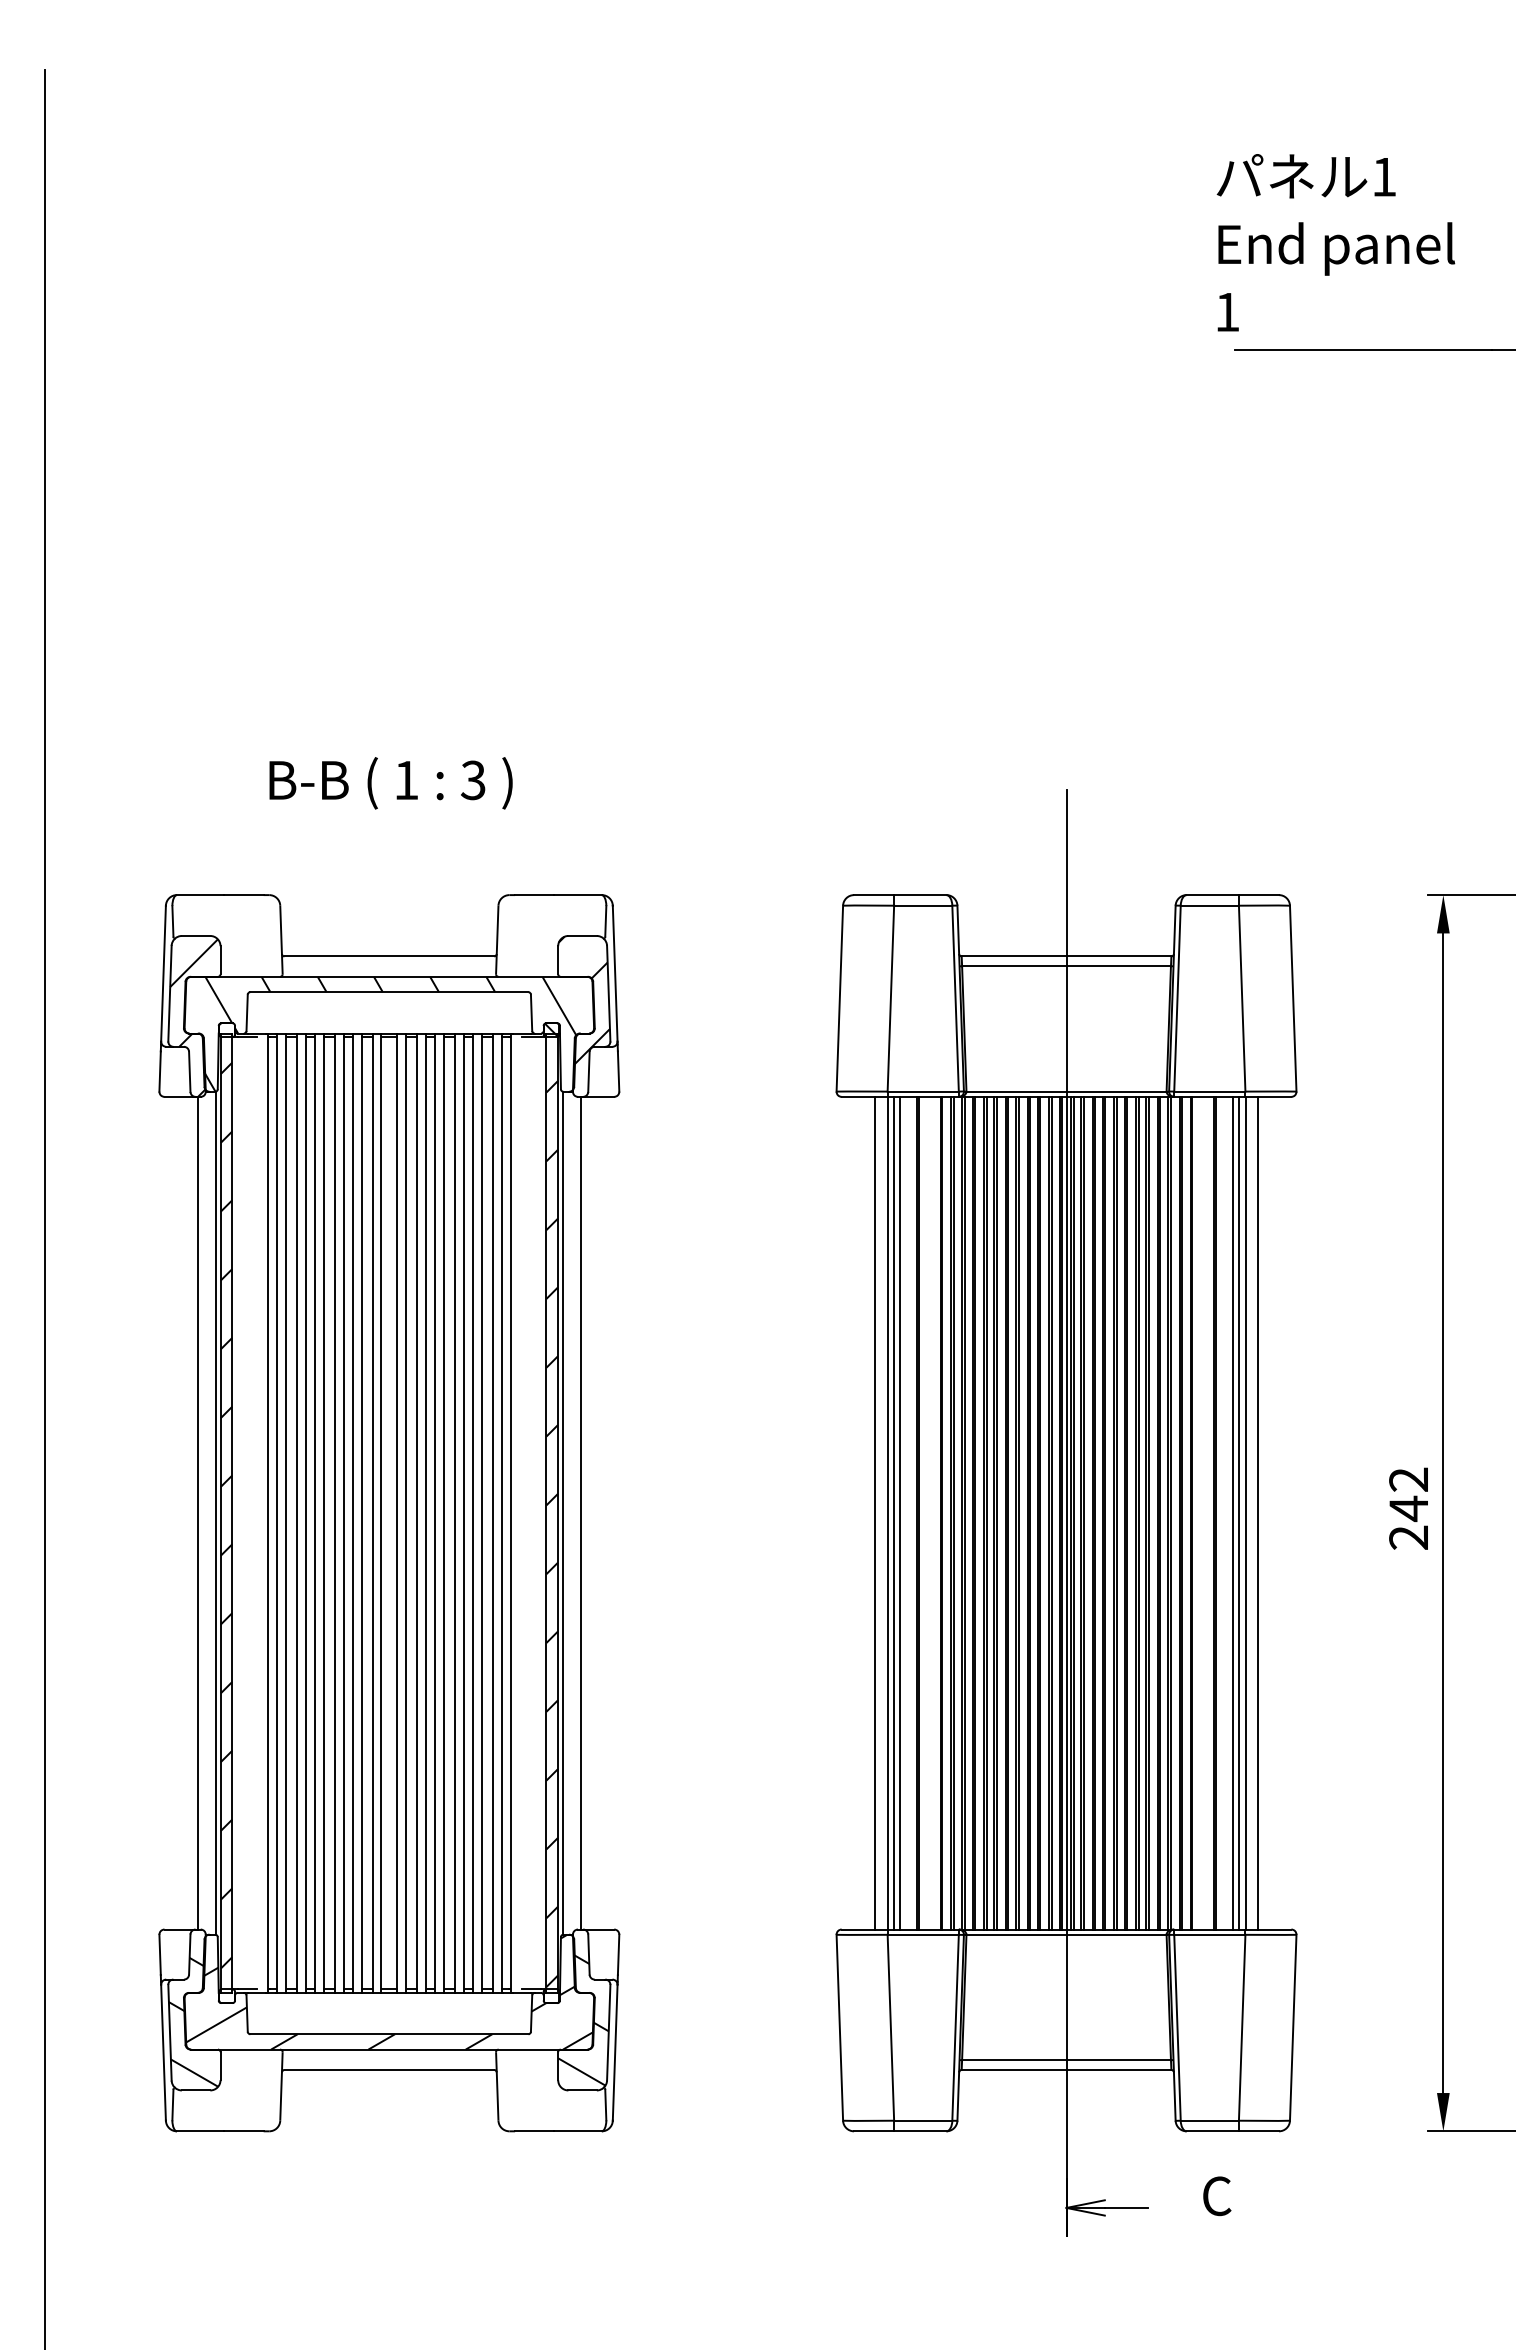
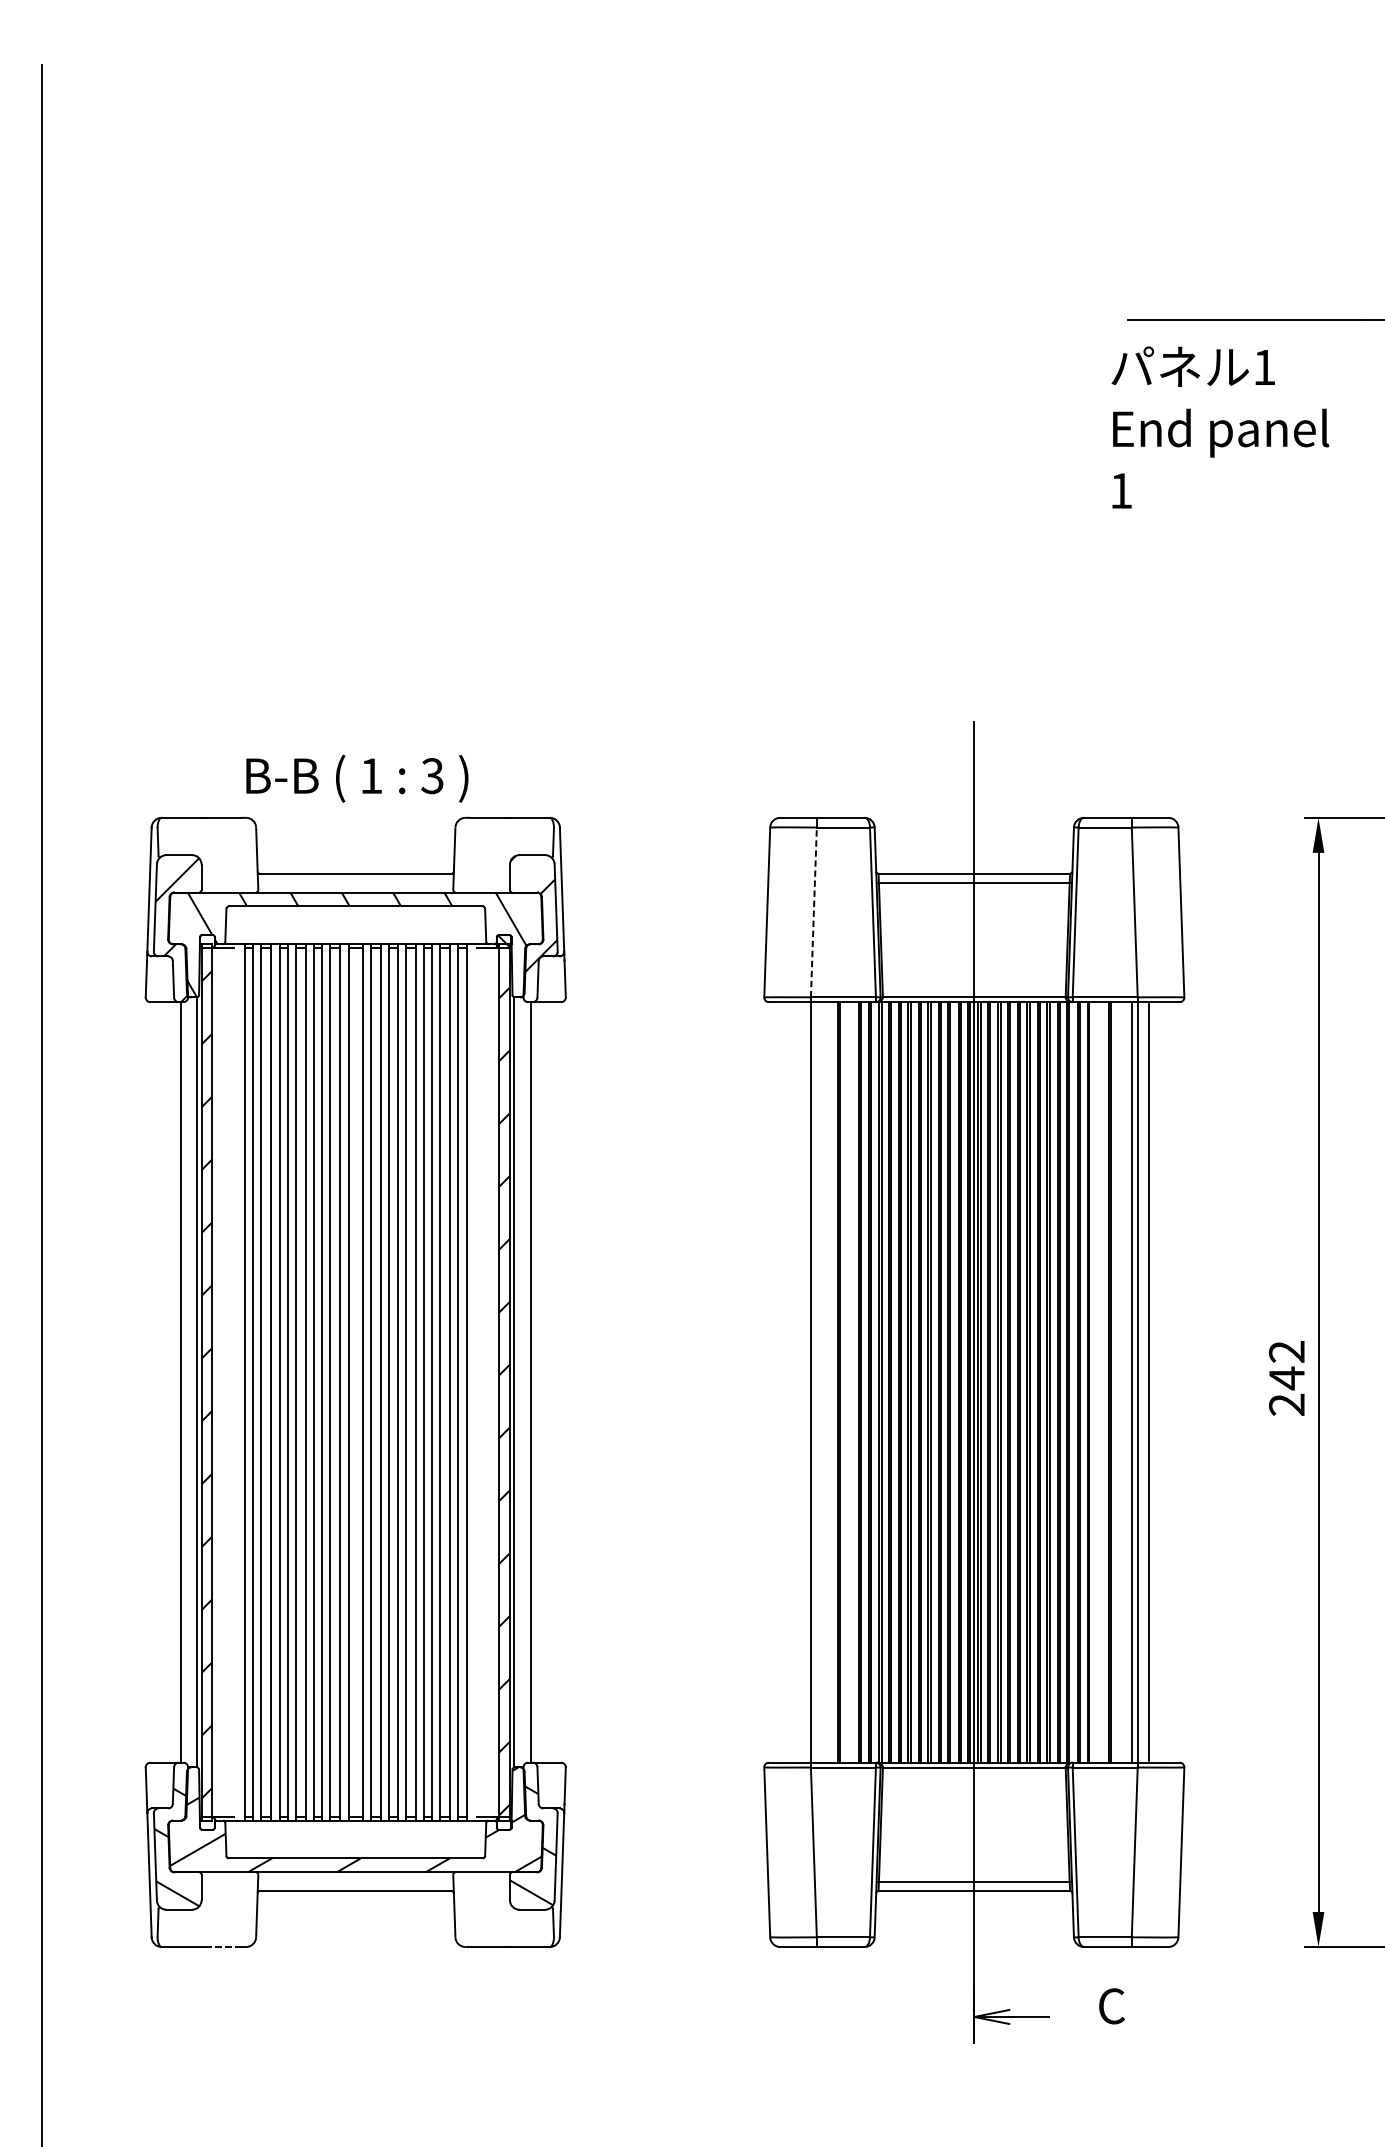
text: (1335, 242) -> (1219, 427), moved
text: (390, 783) -> (356, 778), moved
line: (890, 998) -> (813, 912), solid -> dashed
line: (874, 1512) -> (798, 1381), removed
line: (894, 1512) -> (817, 1381), removed
line: (900, 1512) -> (822, 1381), removed
line: (1232, 1512) -> (1125, 1381), removed
line: (244, 2131) -> (223, 1947), solid -> dashed

